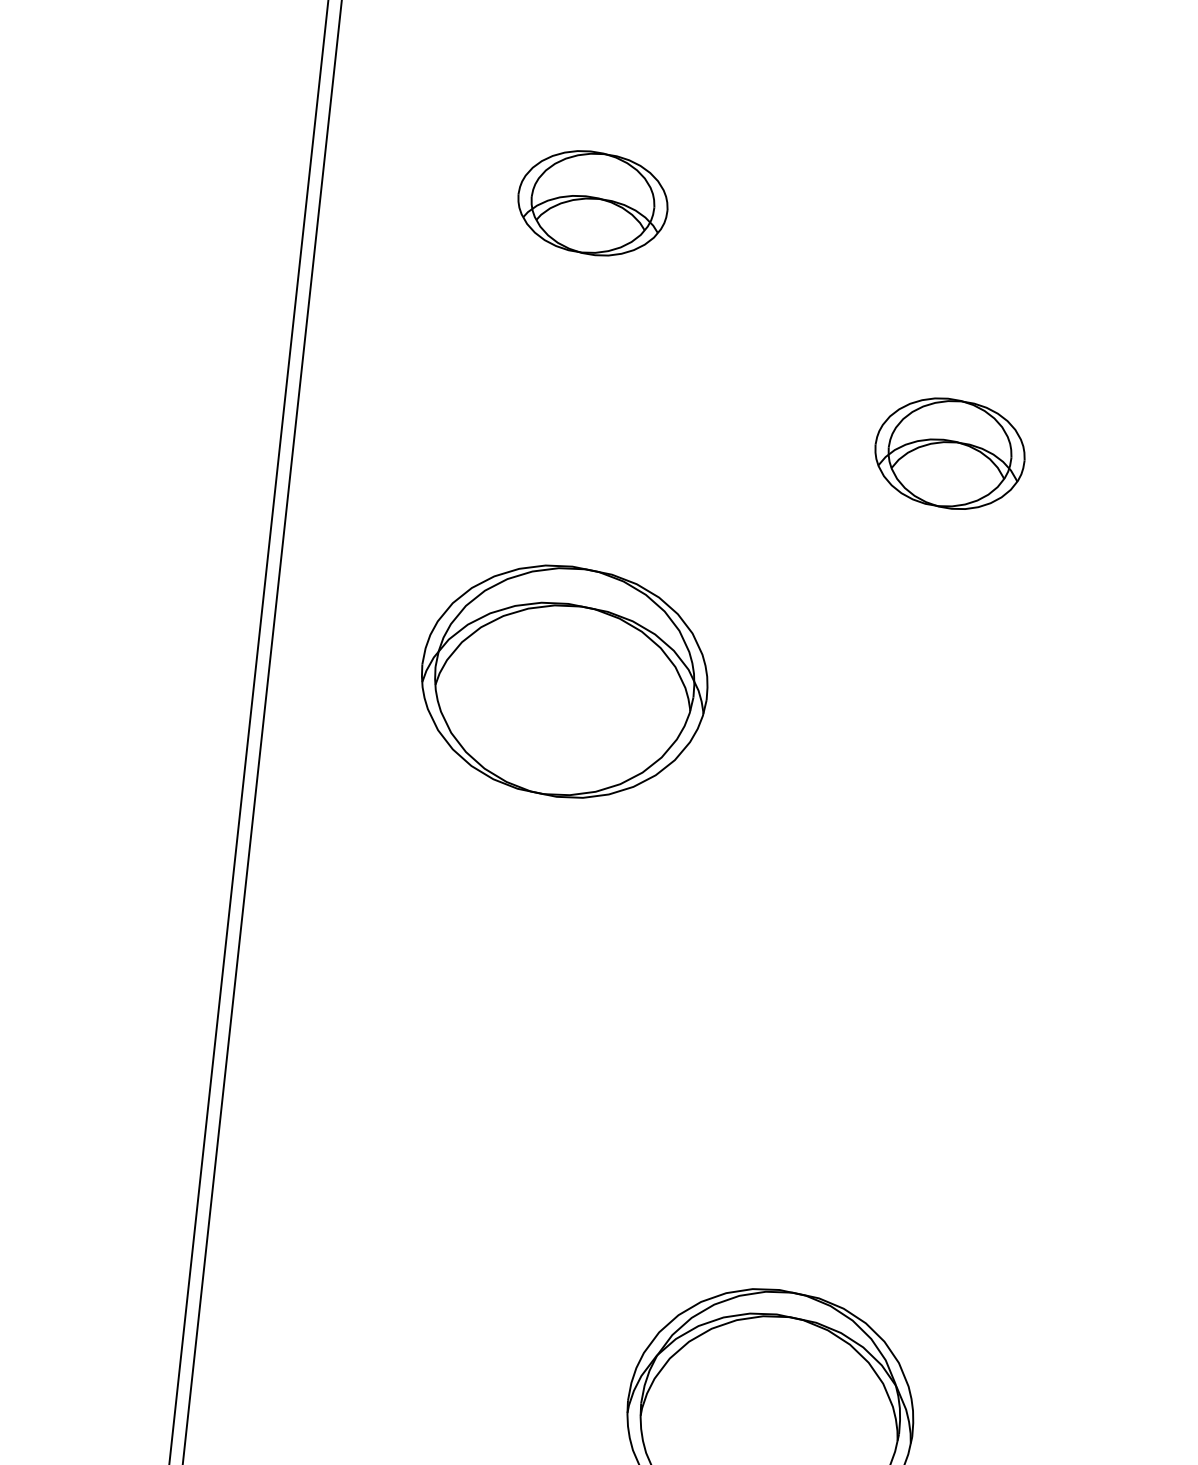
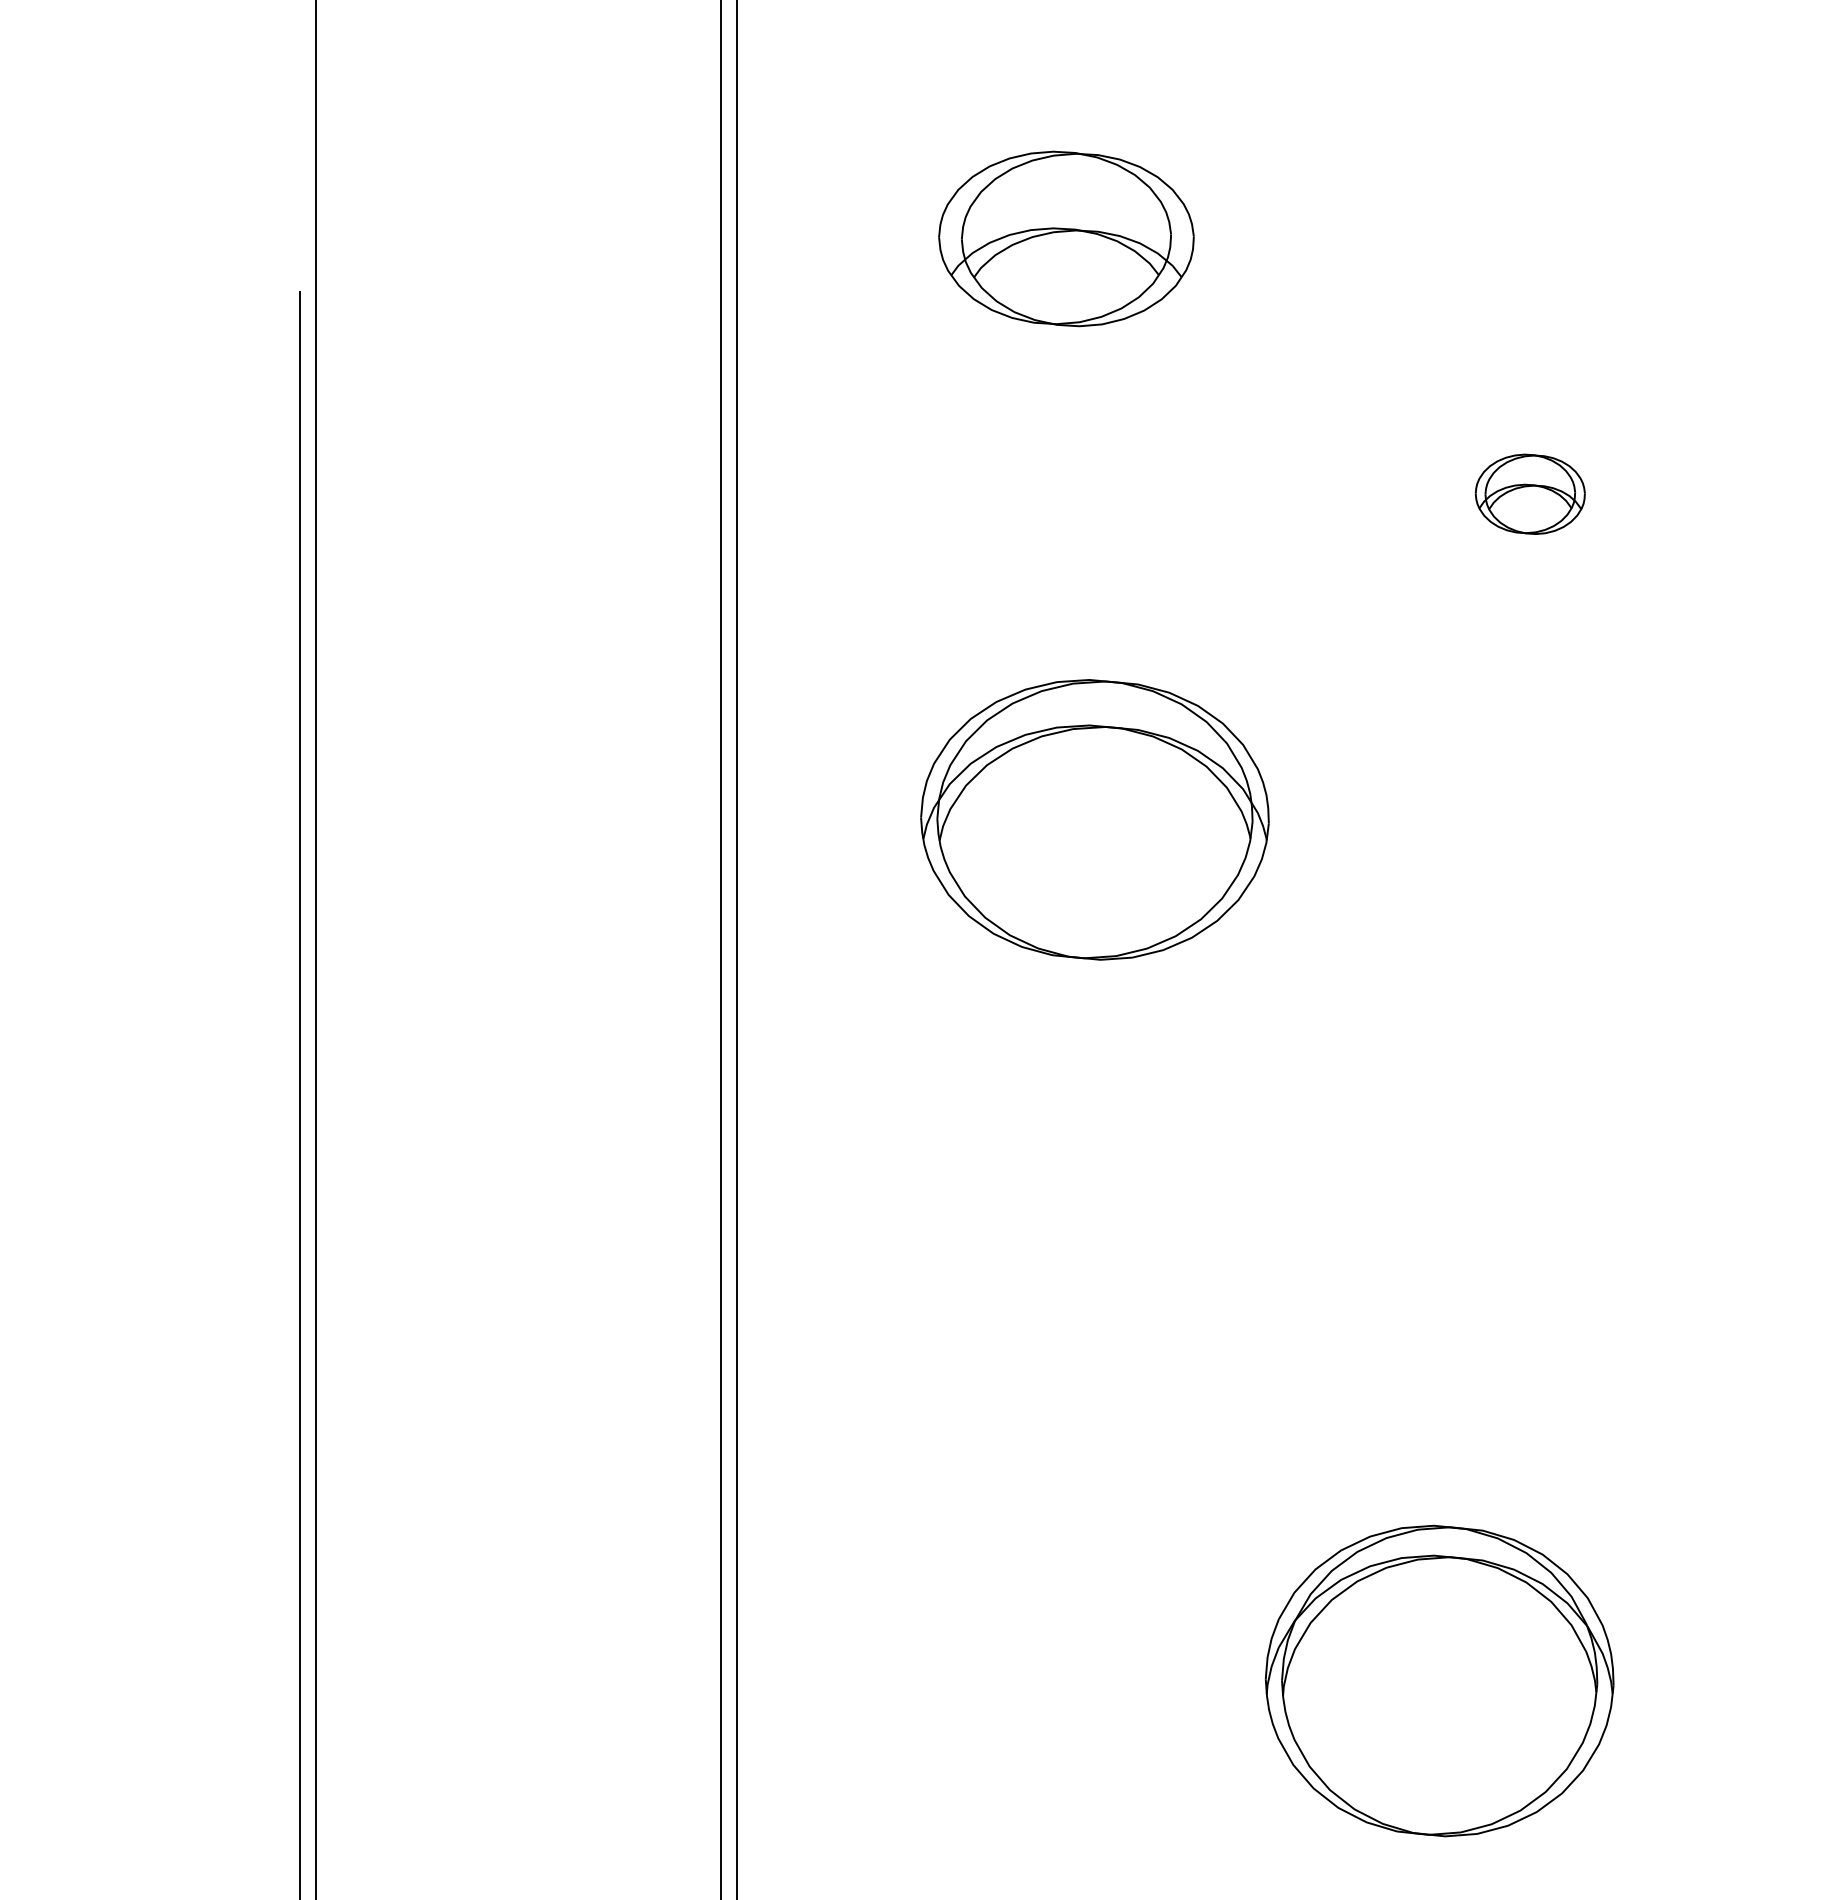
part: (592, 203) -> (1066, 238), size x1.4
part: (950, 453) -> (1530, 494), size x0.6

